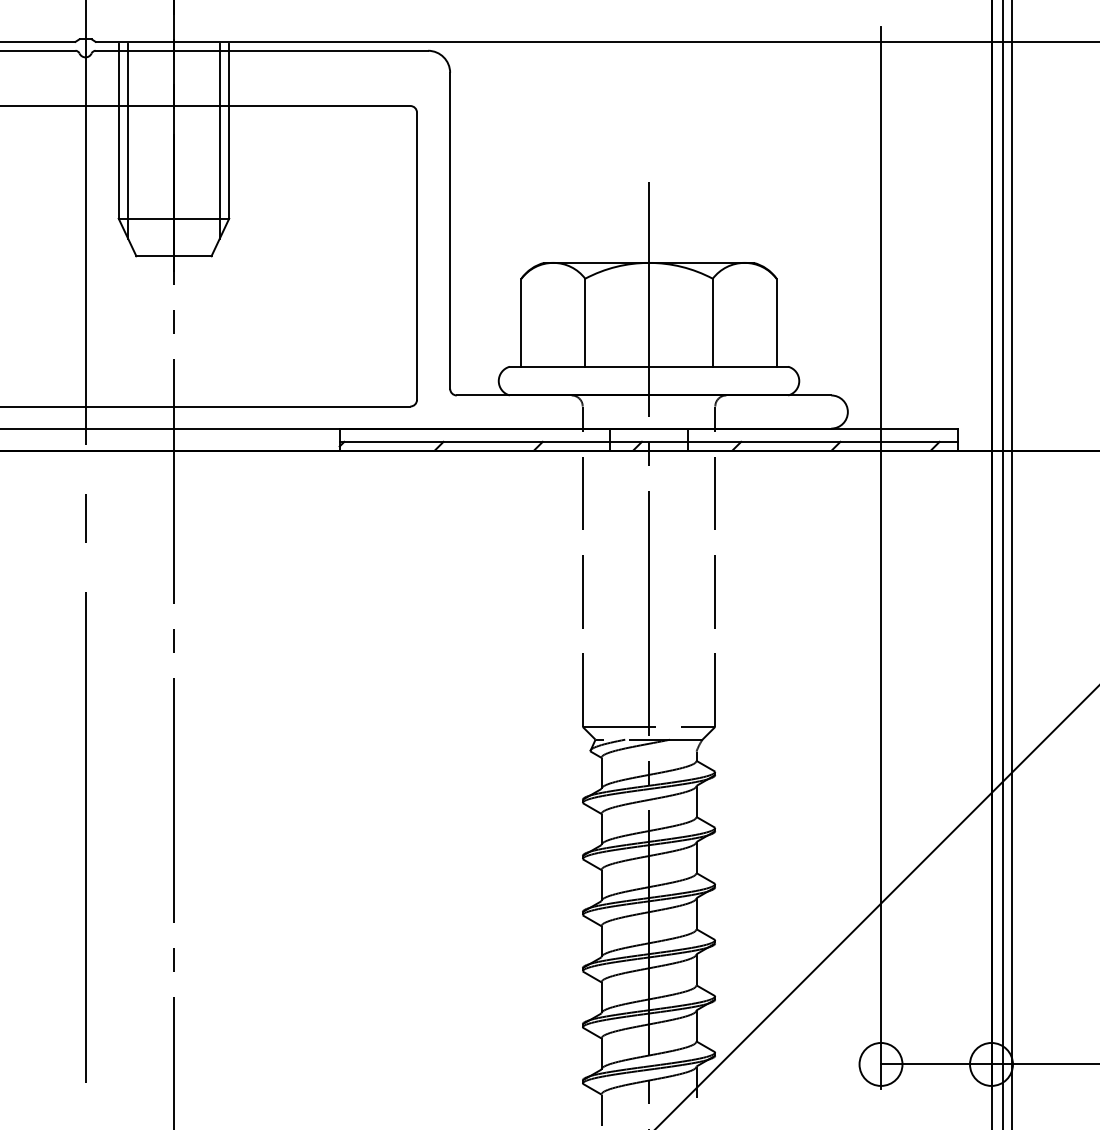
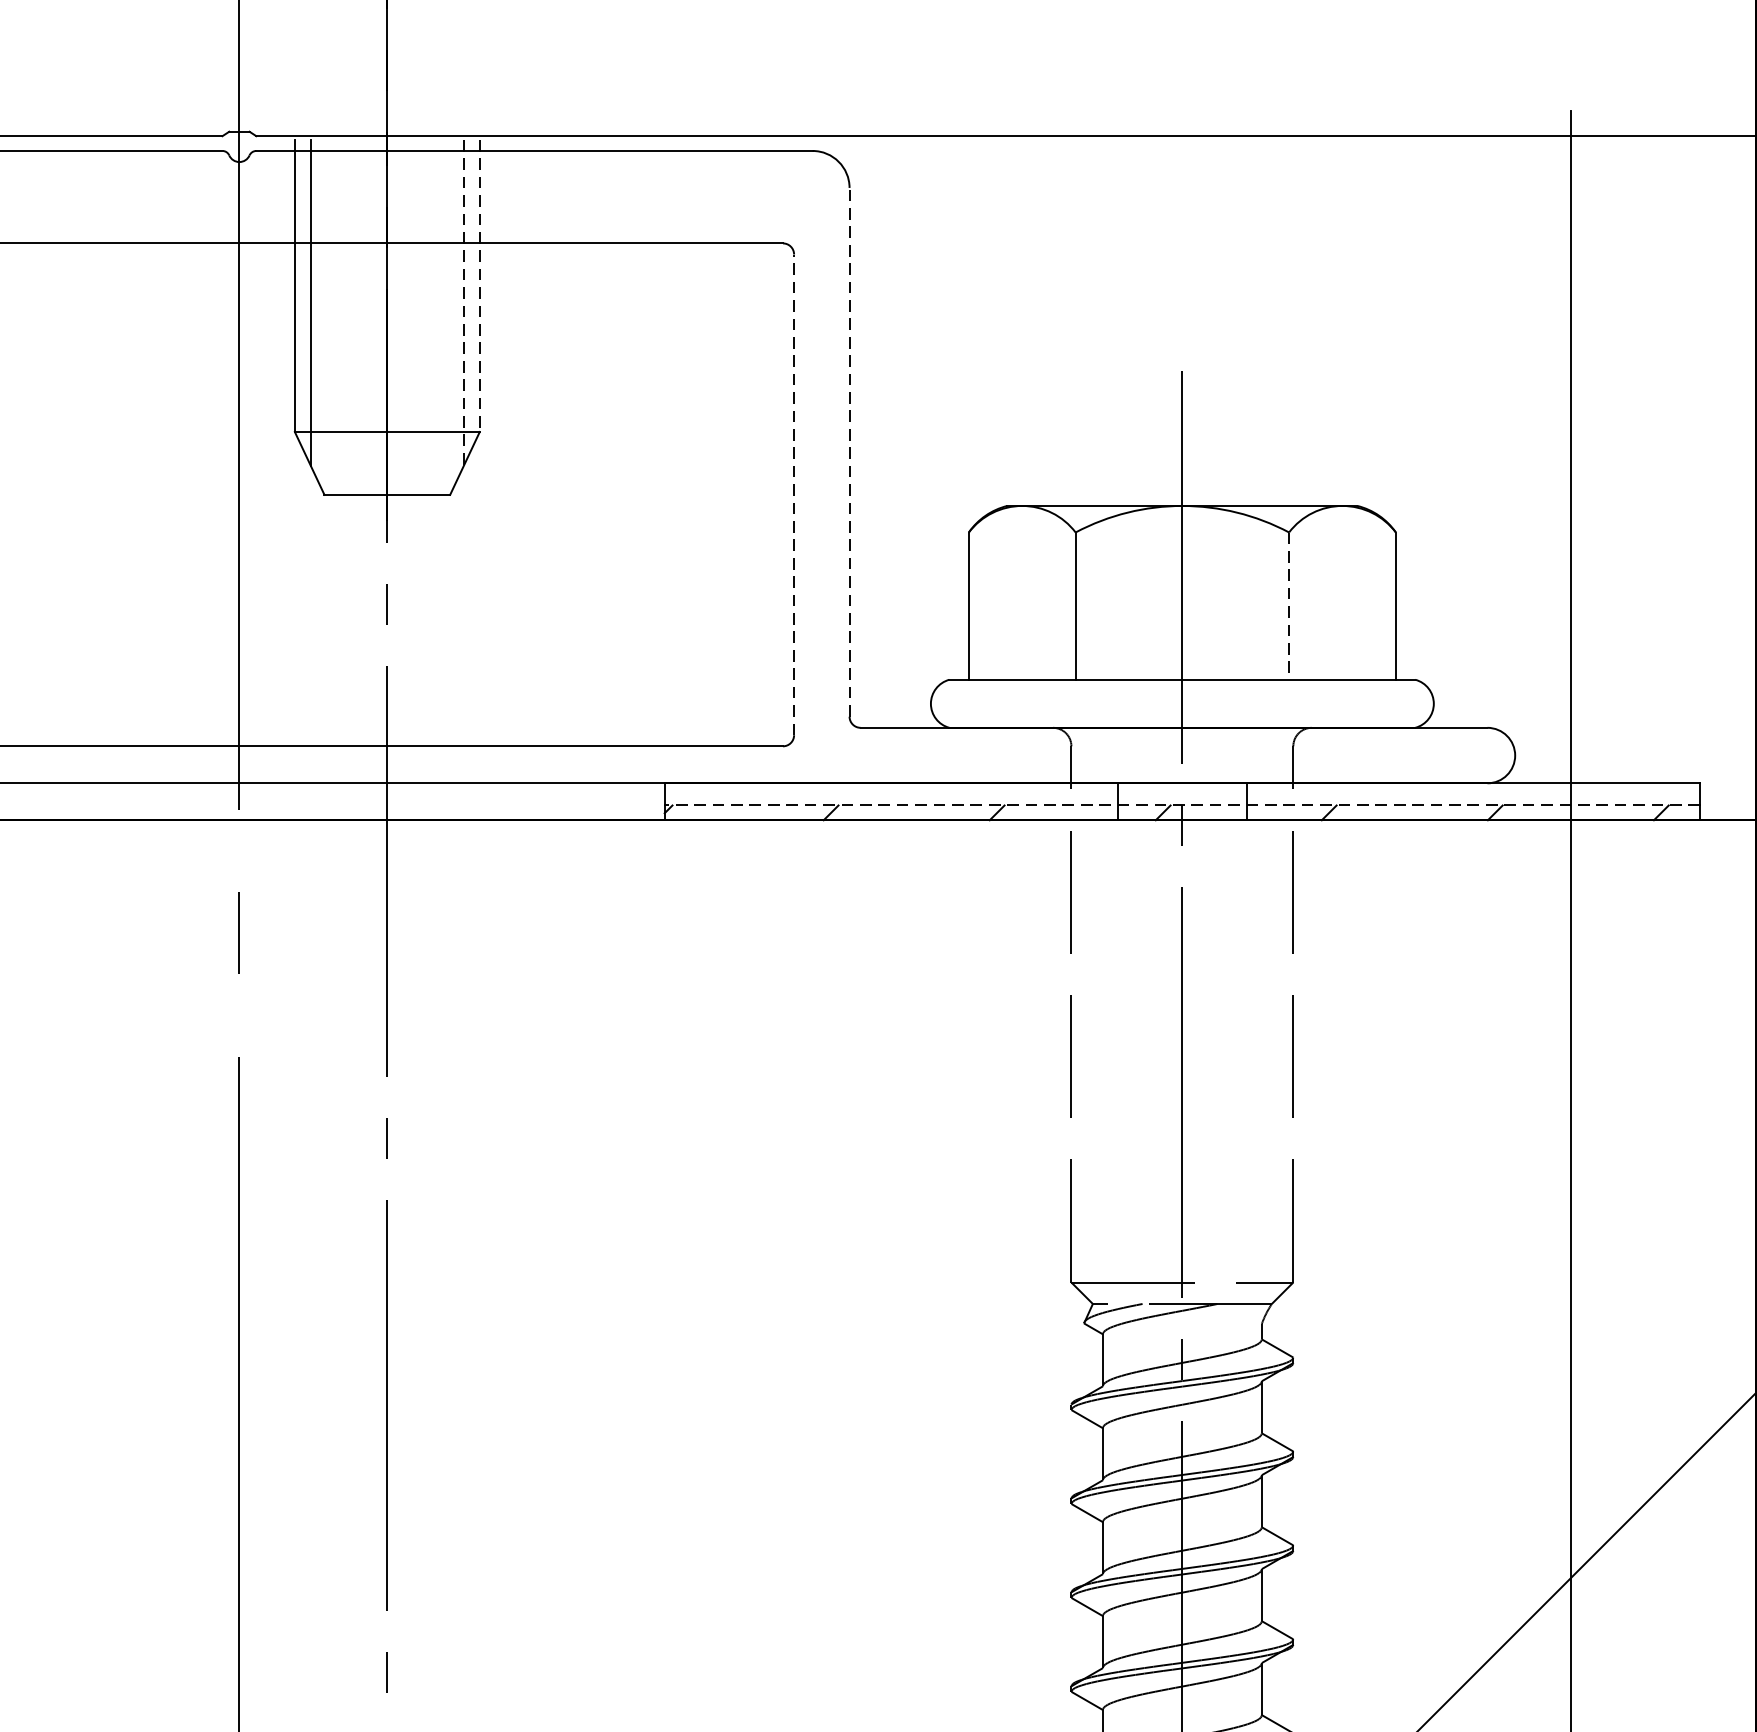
line: (229, 131) -> (480, 286), solid -> dashed
line: (219, 142) -> (463, 304), solid -> dashed
line: (450, 230) -> (850, 451), solid -> dashed
line: (417, 256) -> (794, 495), solid -> dashed
line: (712, 322) -> (1288, 605), solid -> dashed
line: (648, 441) -> (1181, 804), solid -> dashed

